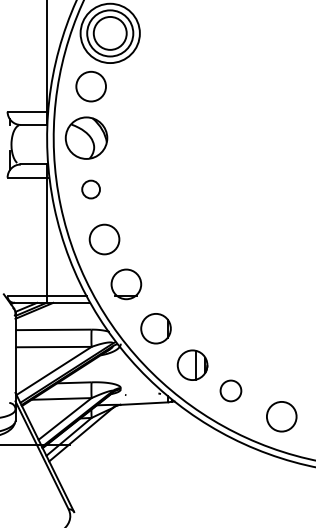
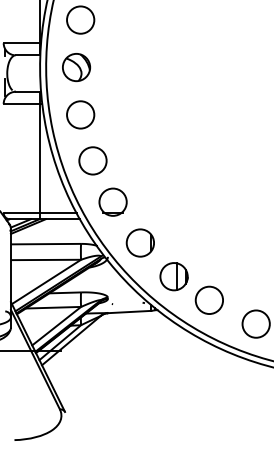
part: (86, 137) -> (76, 66), size x0.71
circle: (90, 189) -> (80, 114), size x1.67
circle: (230, 390) -> (208, 299), size x1.43

